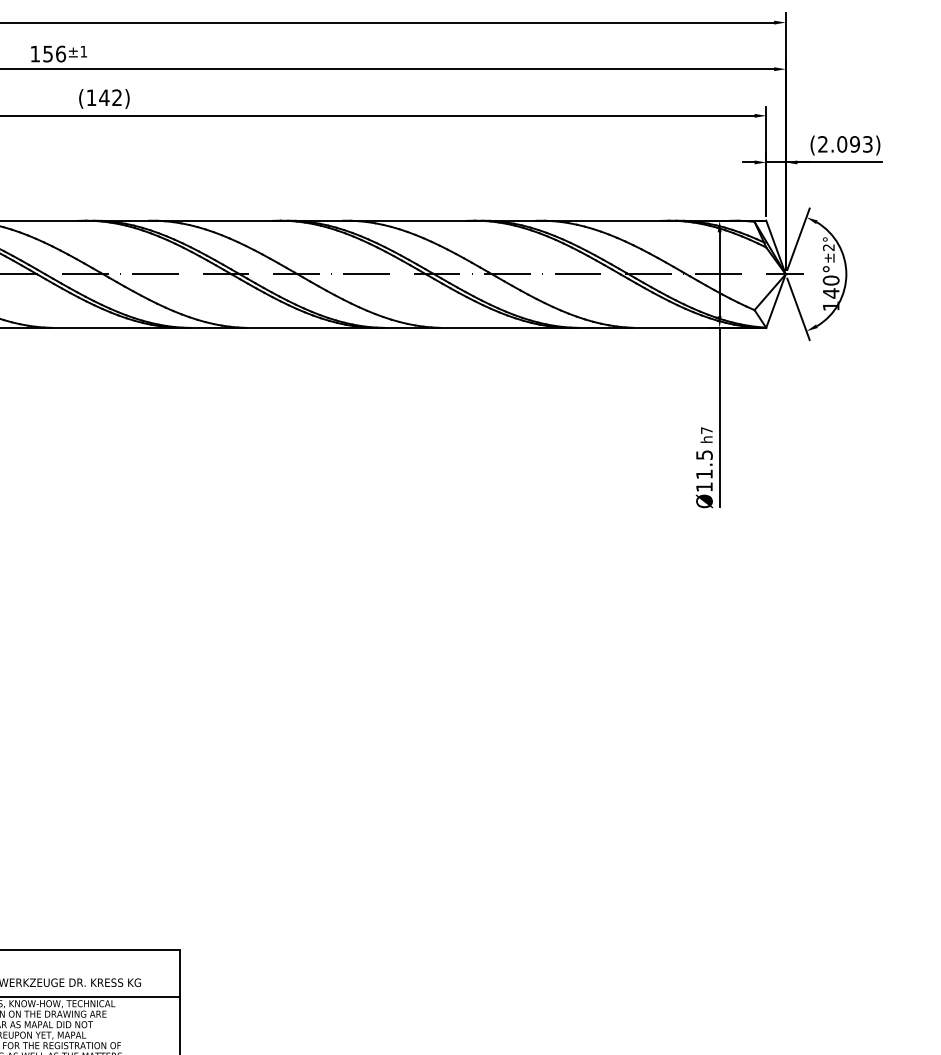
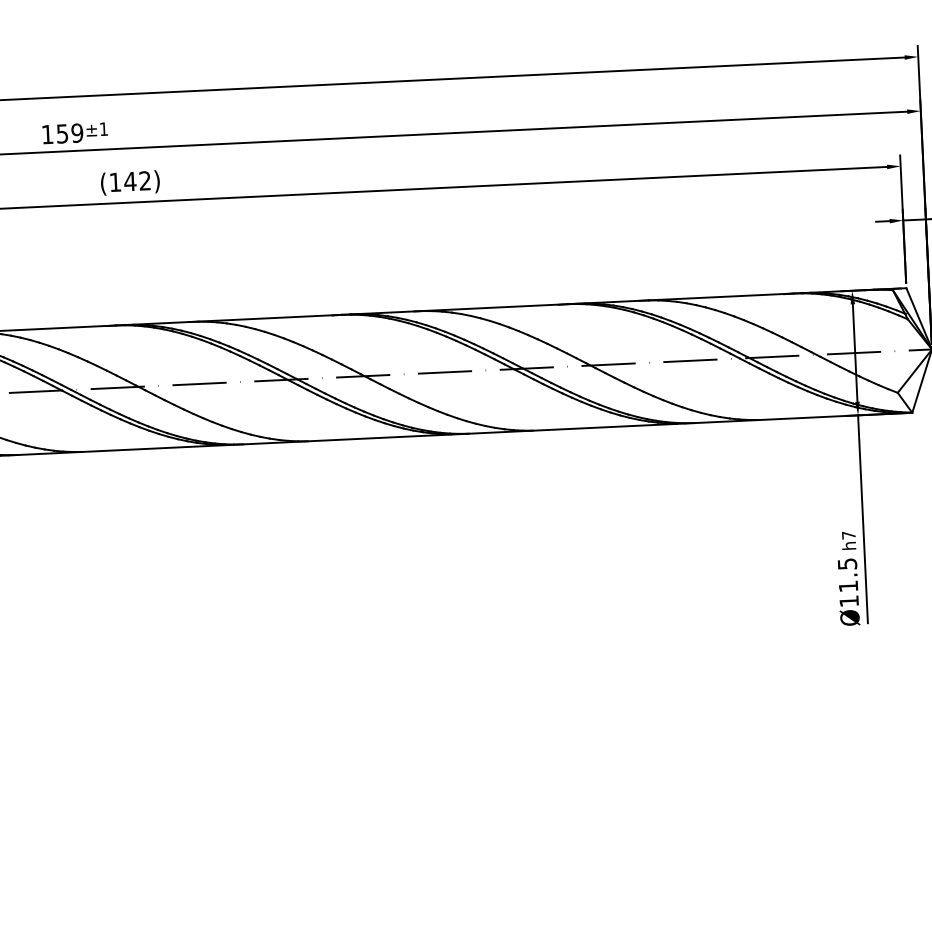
text: (60, 53) -> (76, 132), 156 -> 159

